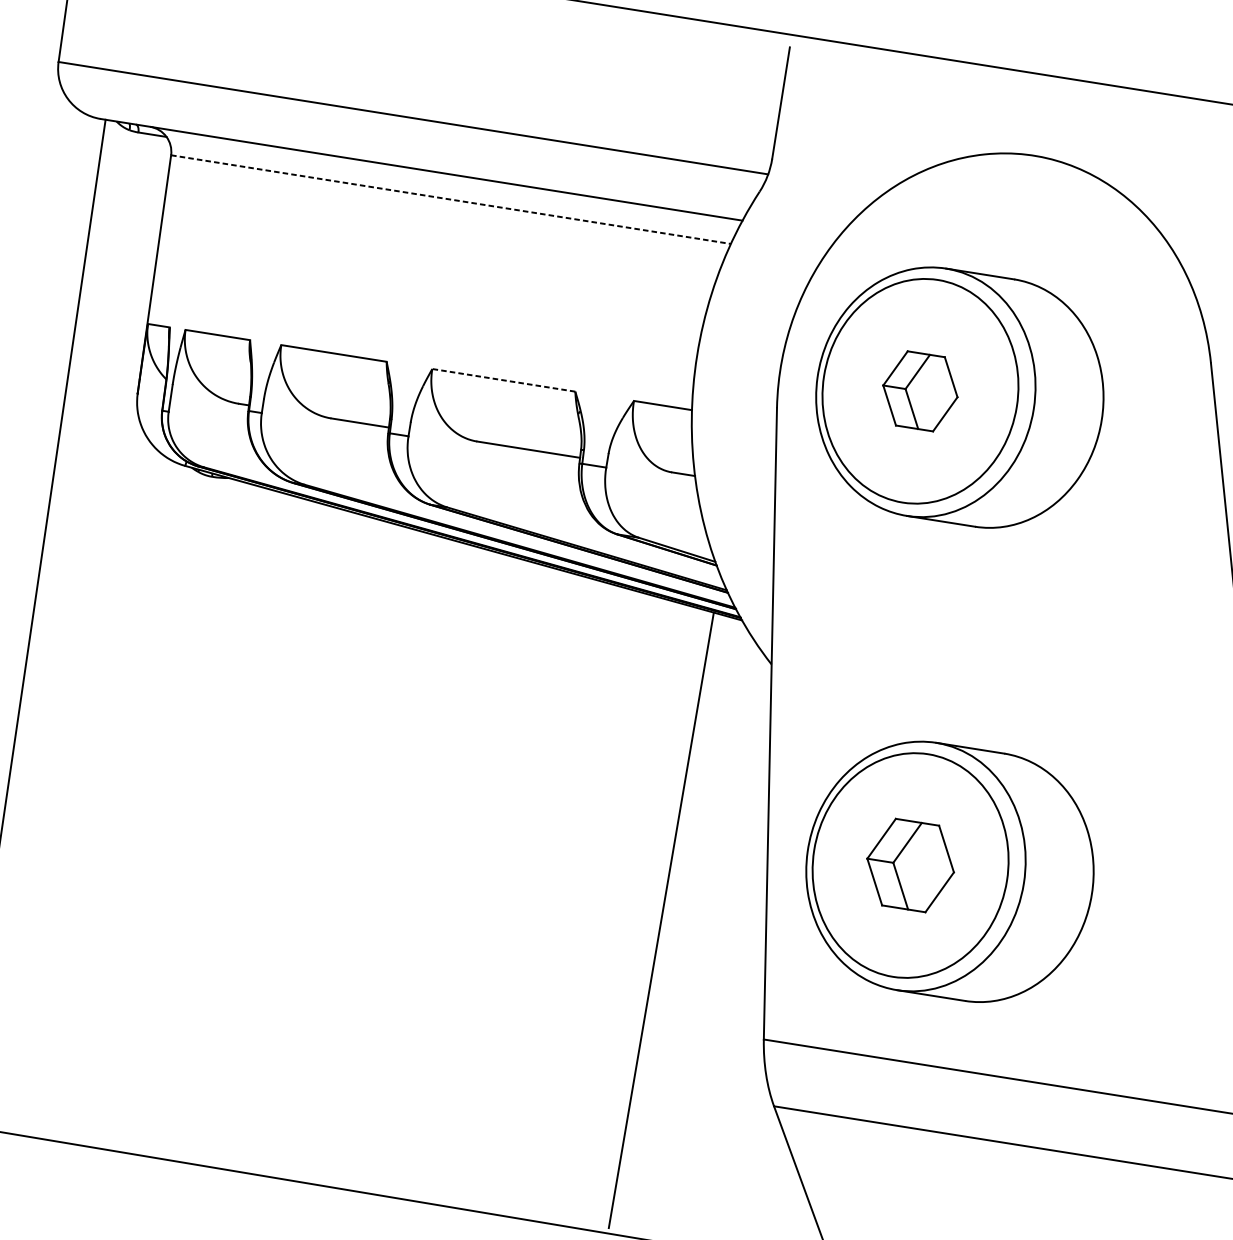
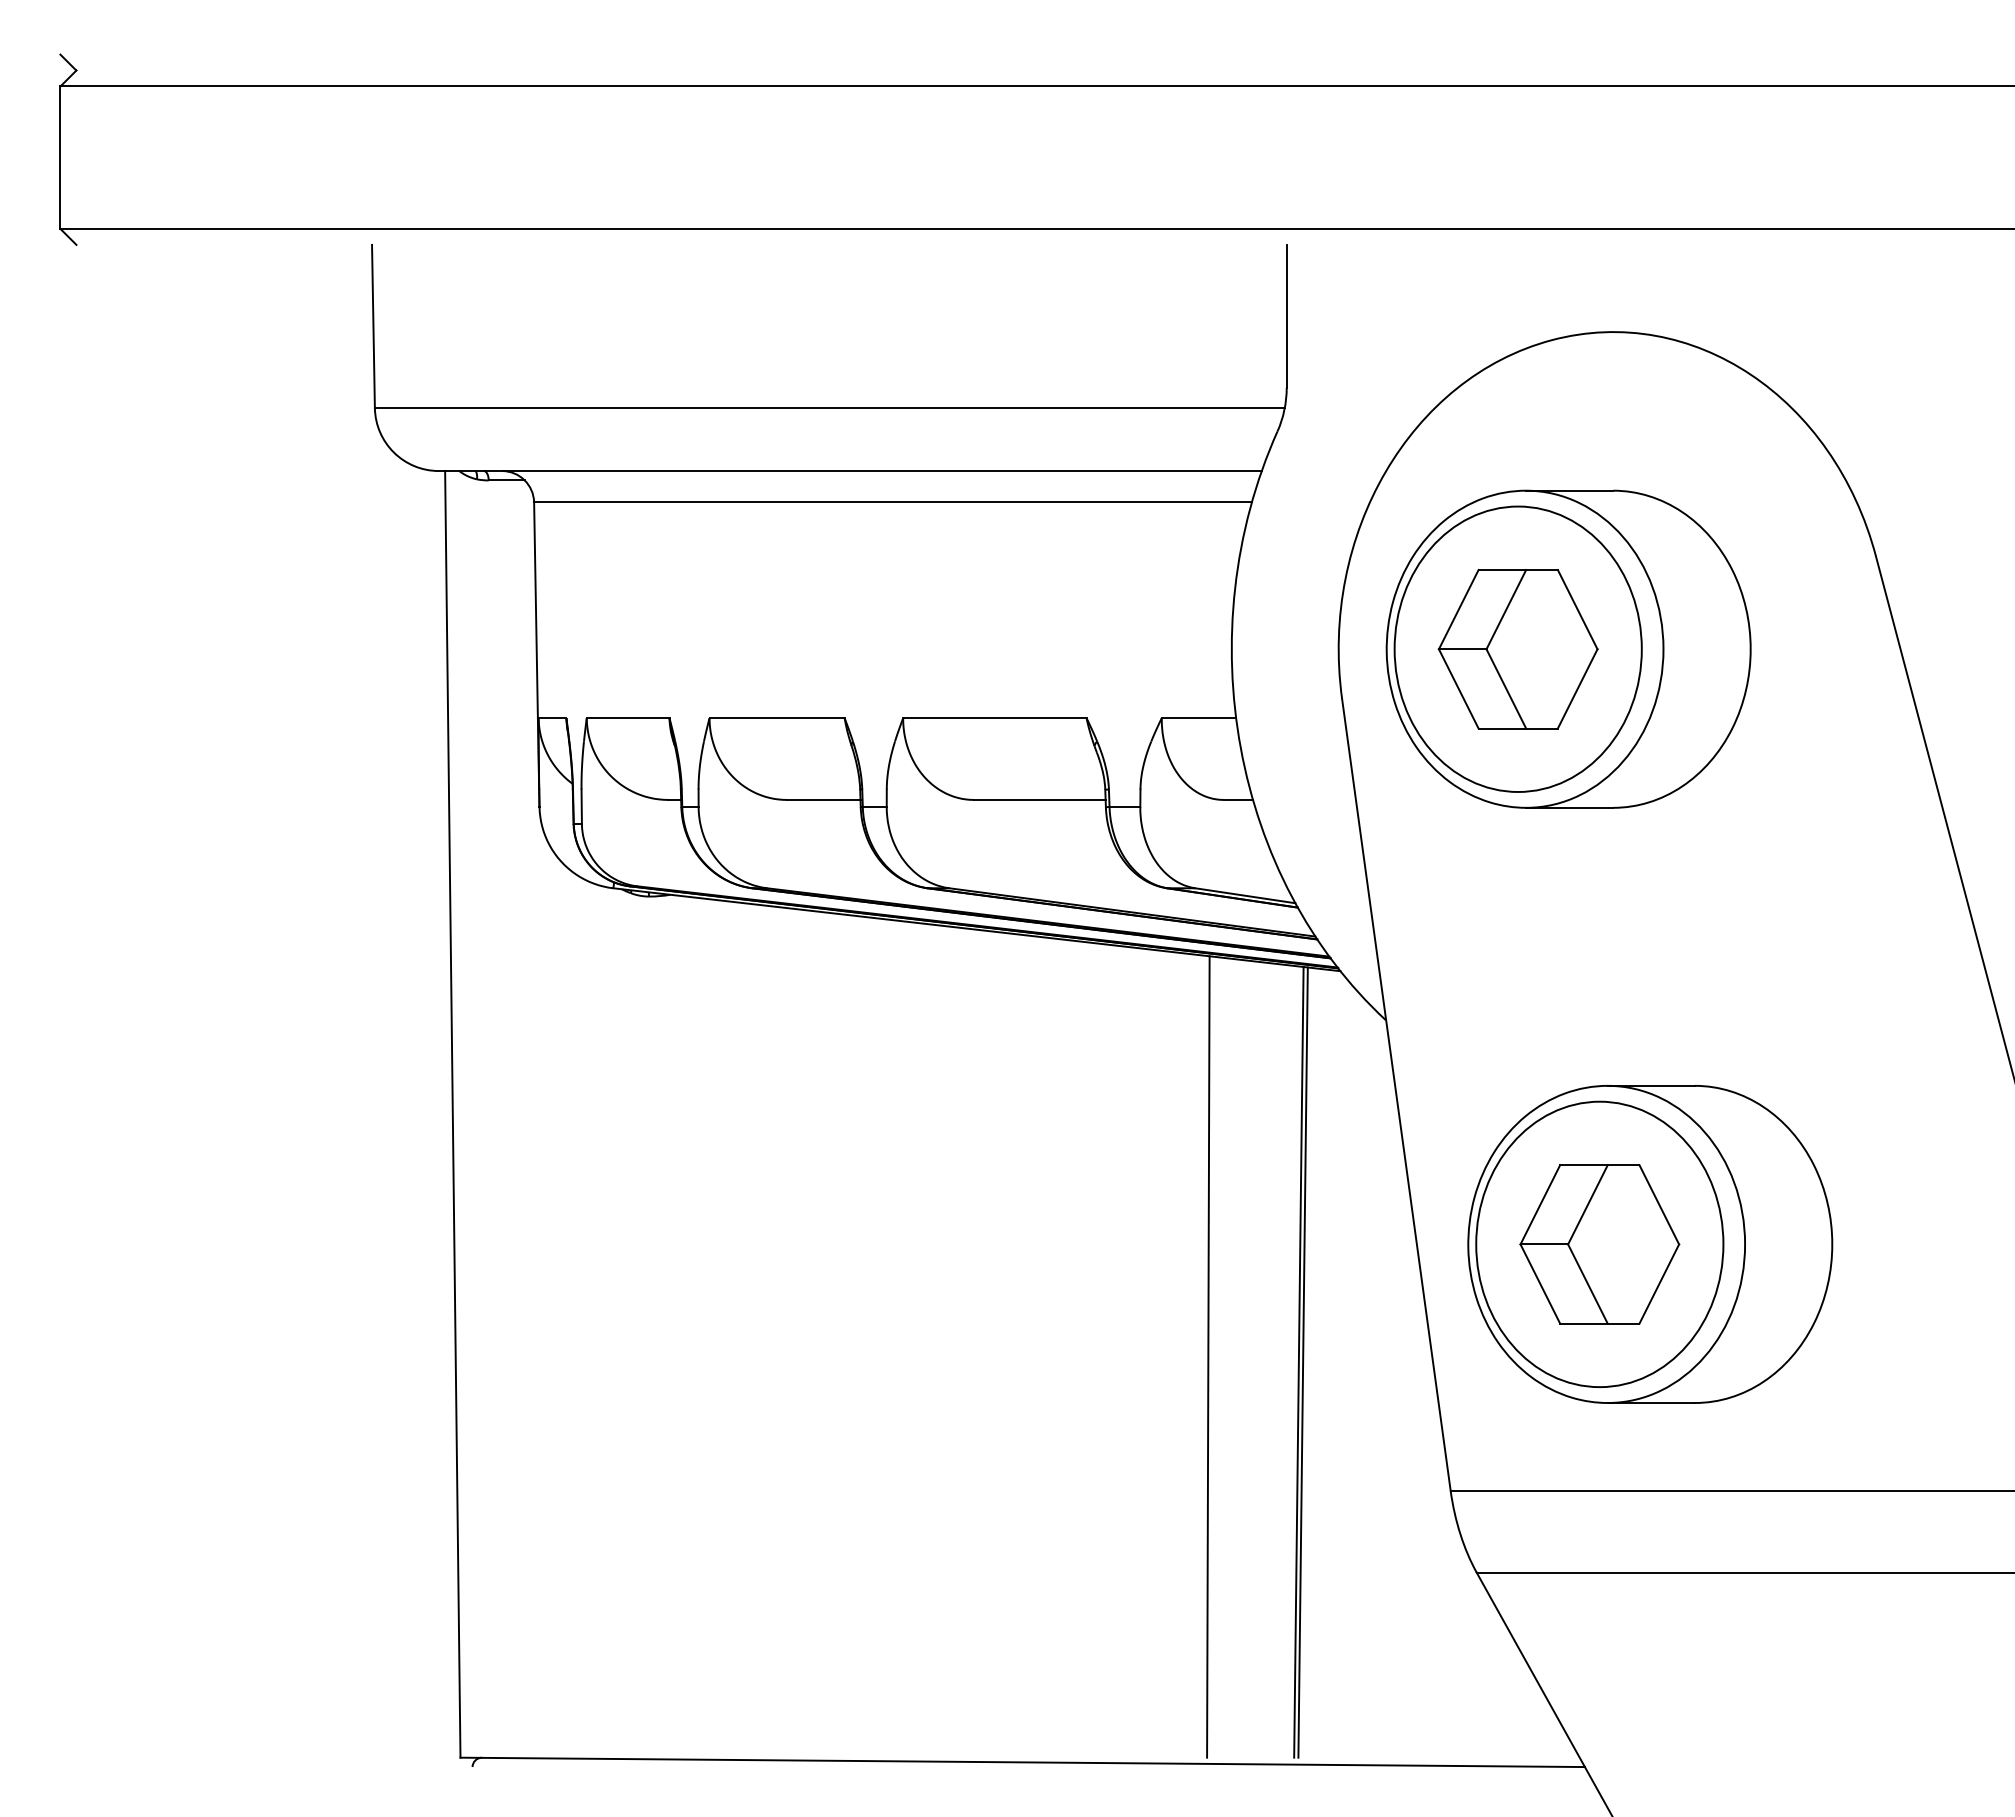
line: (451, 199) -> (893, 502), dashed -> solid
line: (503, 380) -> (994, 718), dashed -> solid
part: (919, 391) -> (1517, 649), size x1.67
part: (910, 865) -> (1599, 1244), size x1.43
line: (591, 904) -> (1208, 1356), added
line: (664, 920) -> (1302, 1362), added

